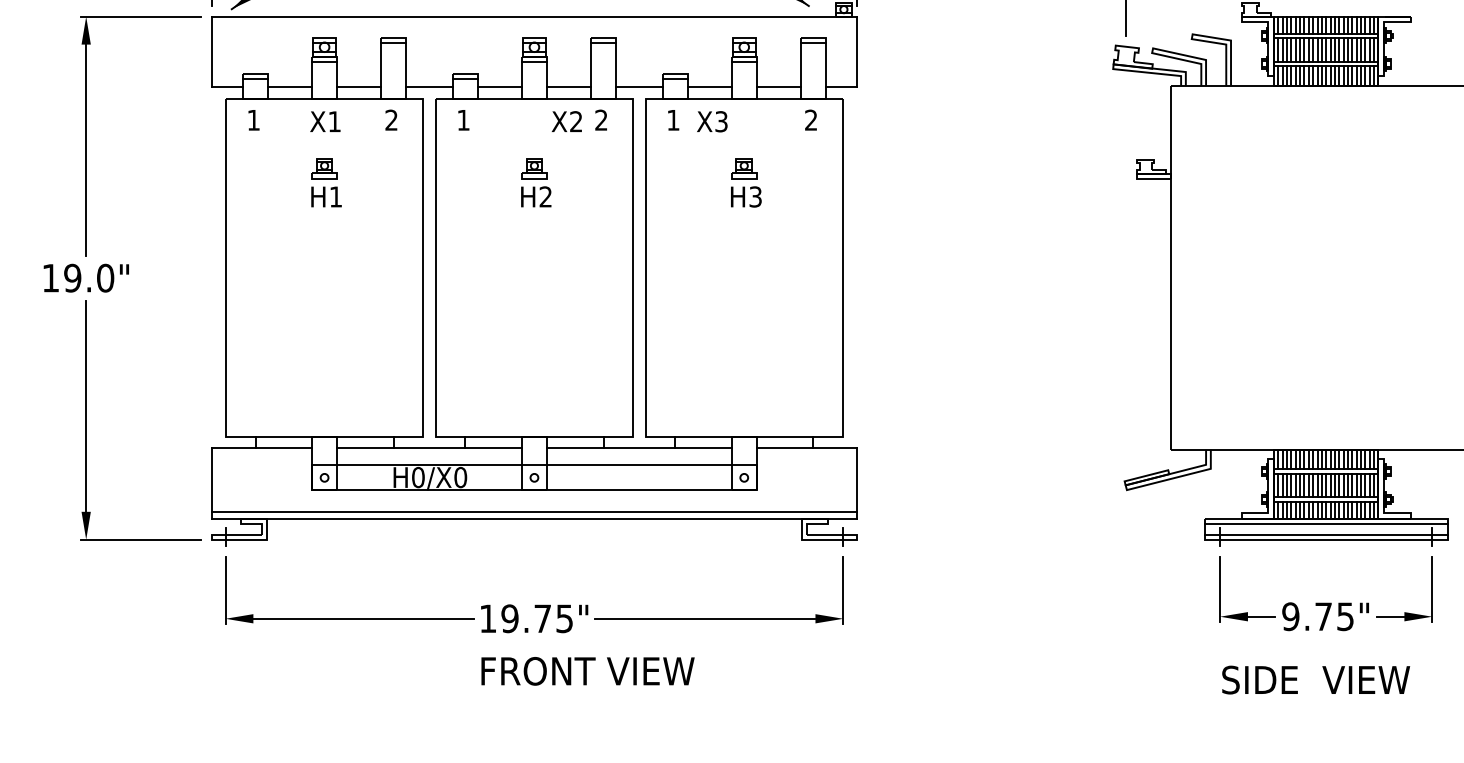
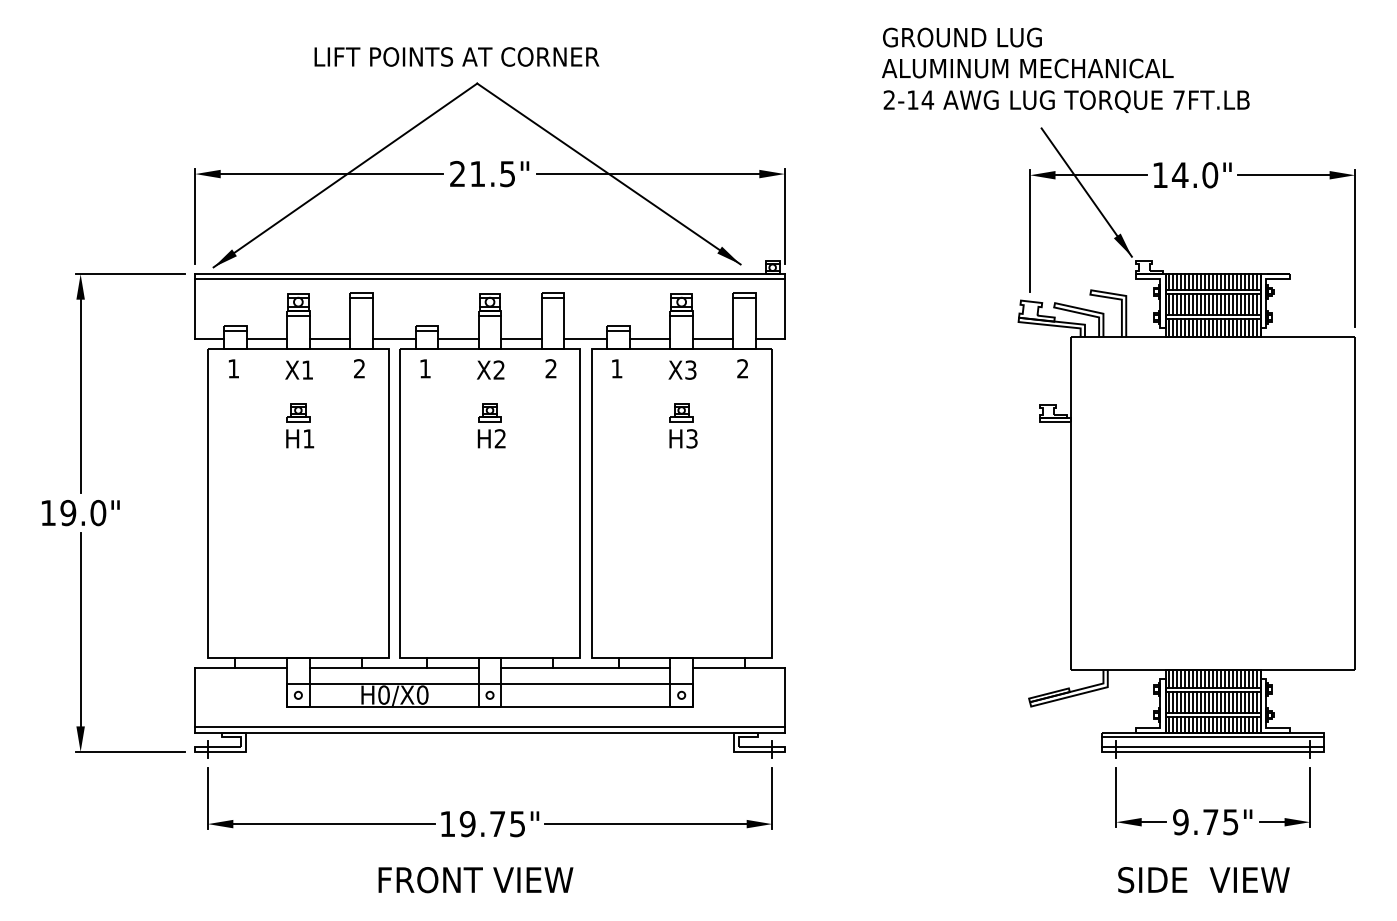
line: (533, 22) -> (489, 279), added
text: (566, 121) -> (490, 369), moved
text: (712, 121) -> (682, 369), moved
text: (587, 671) -> (475, 880), moved

